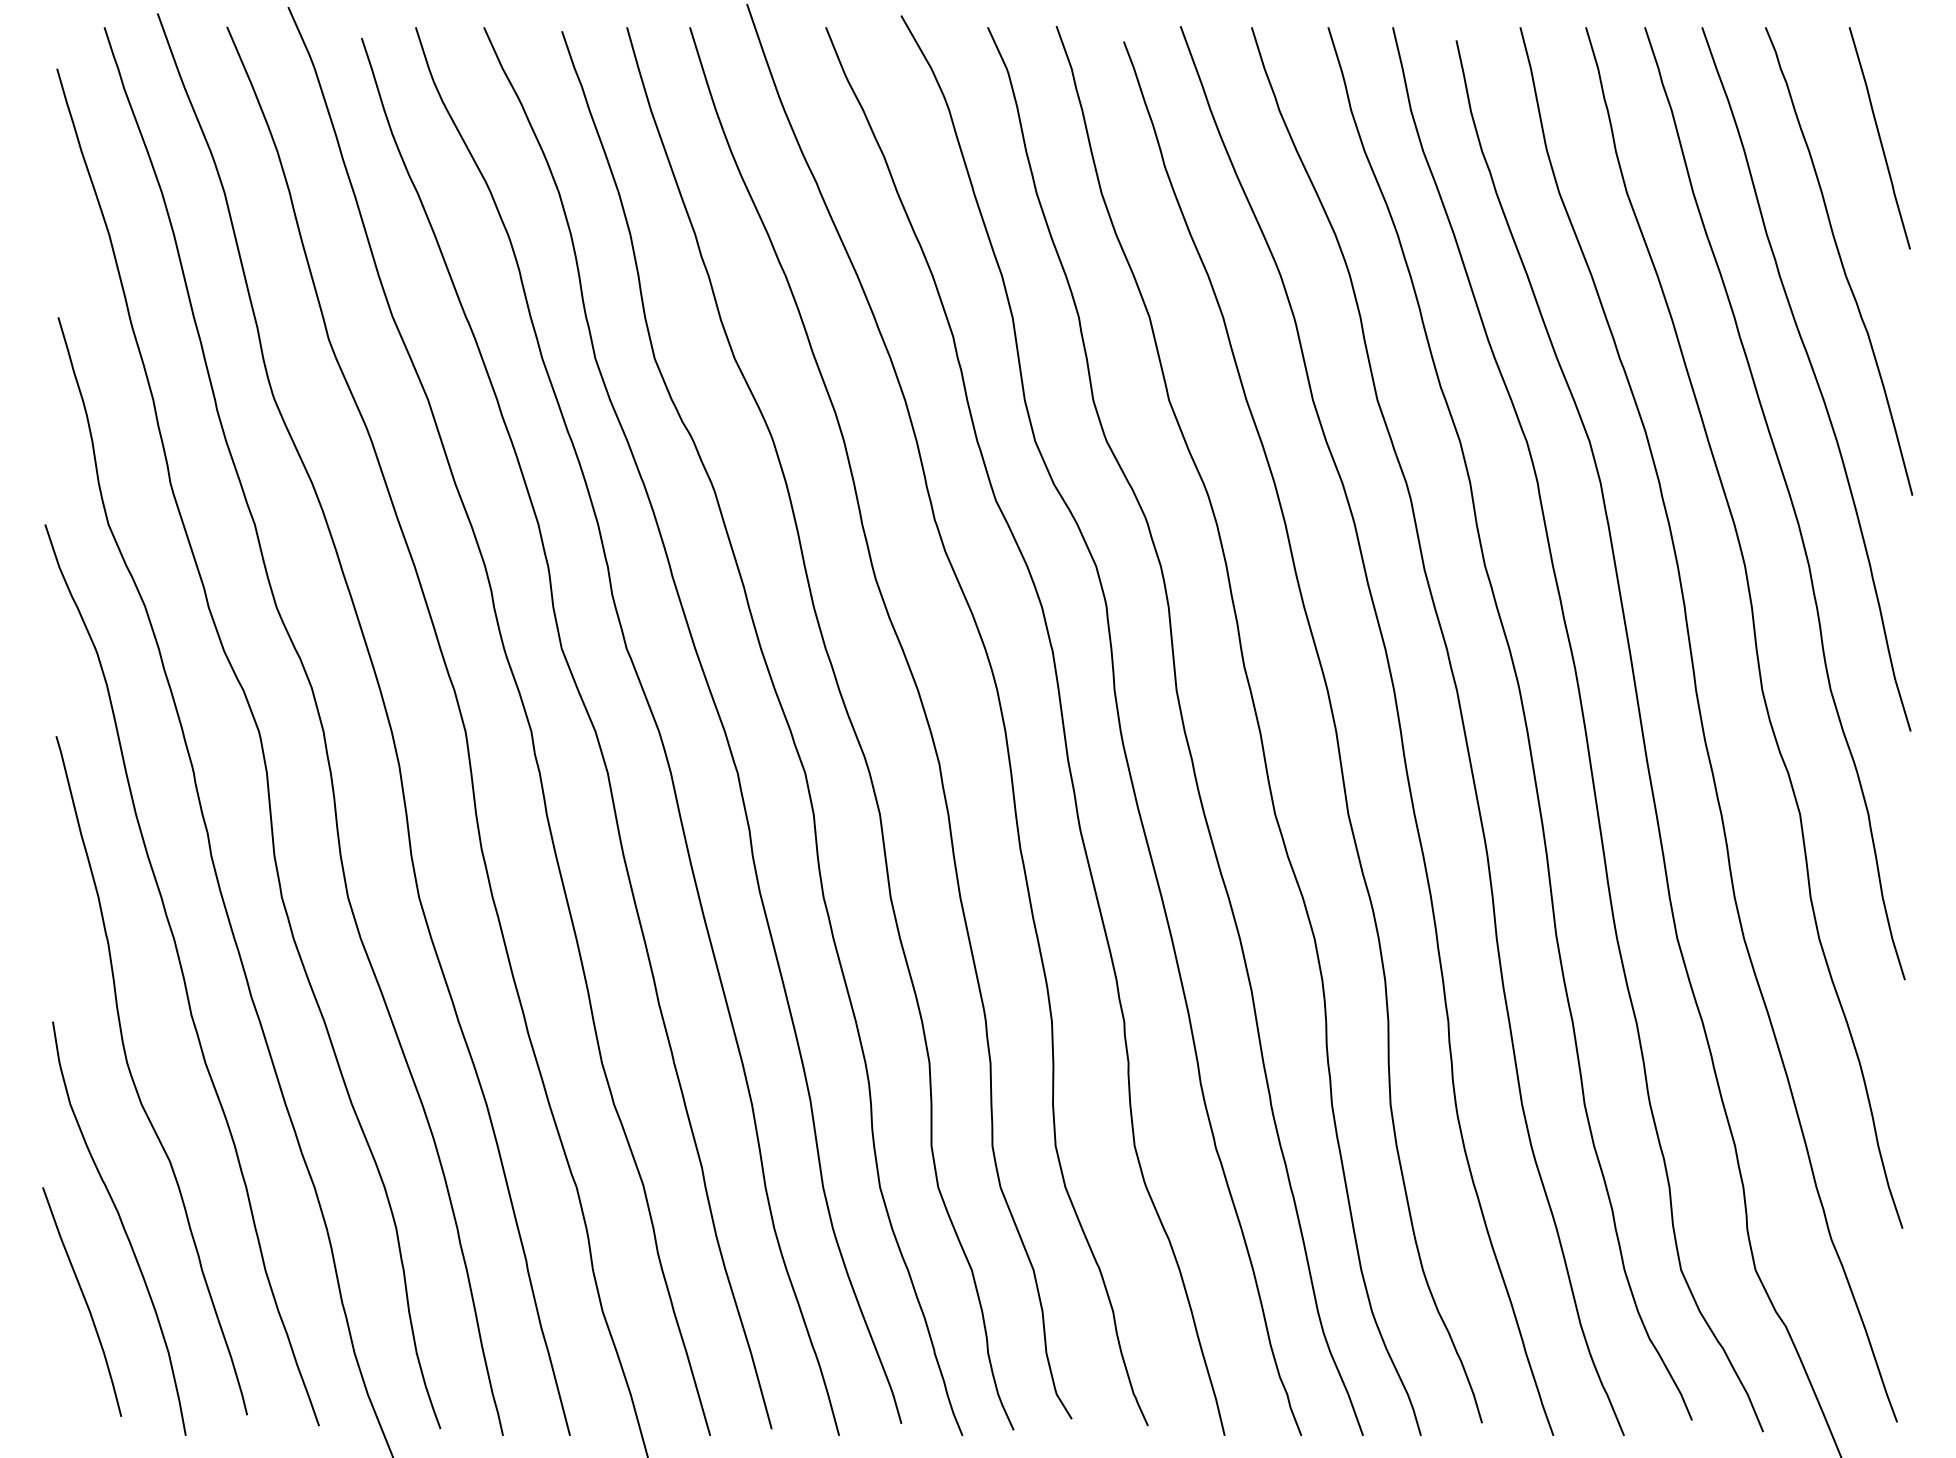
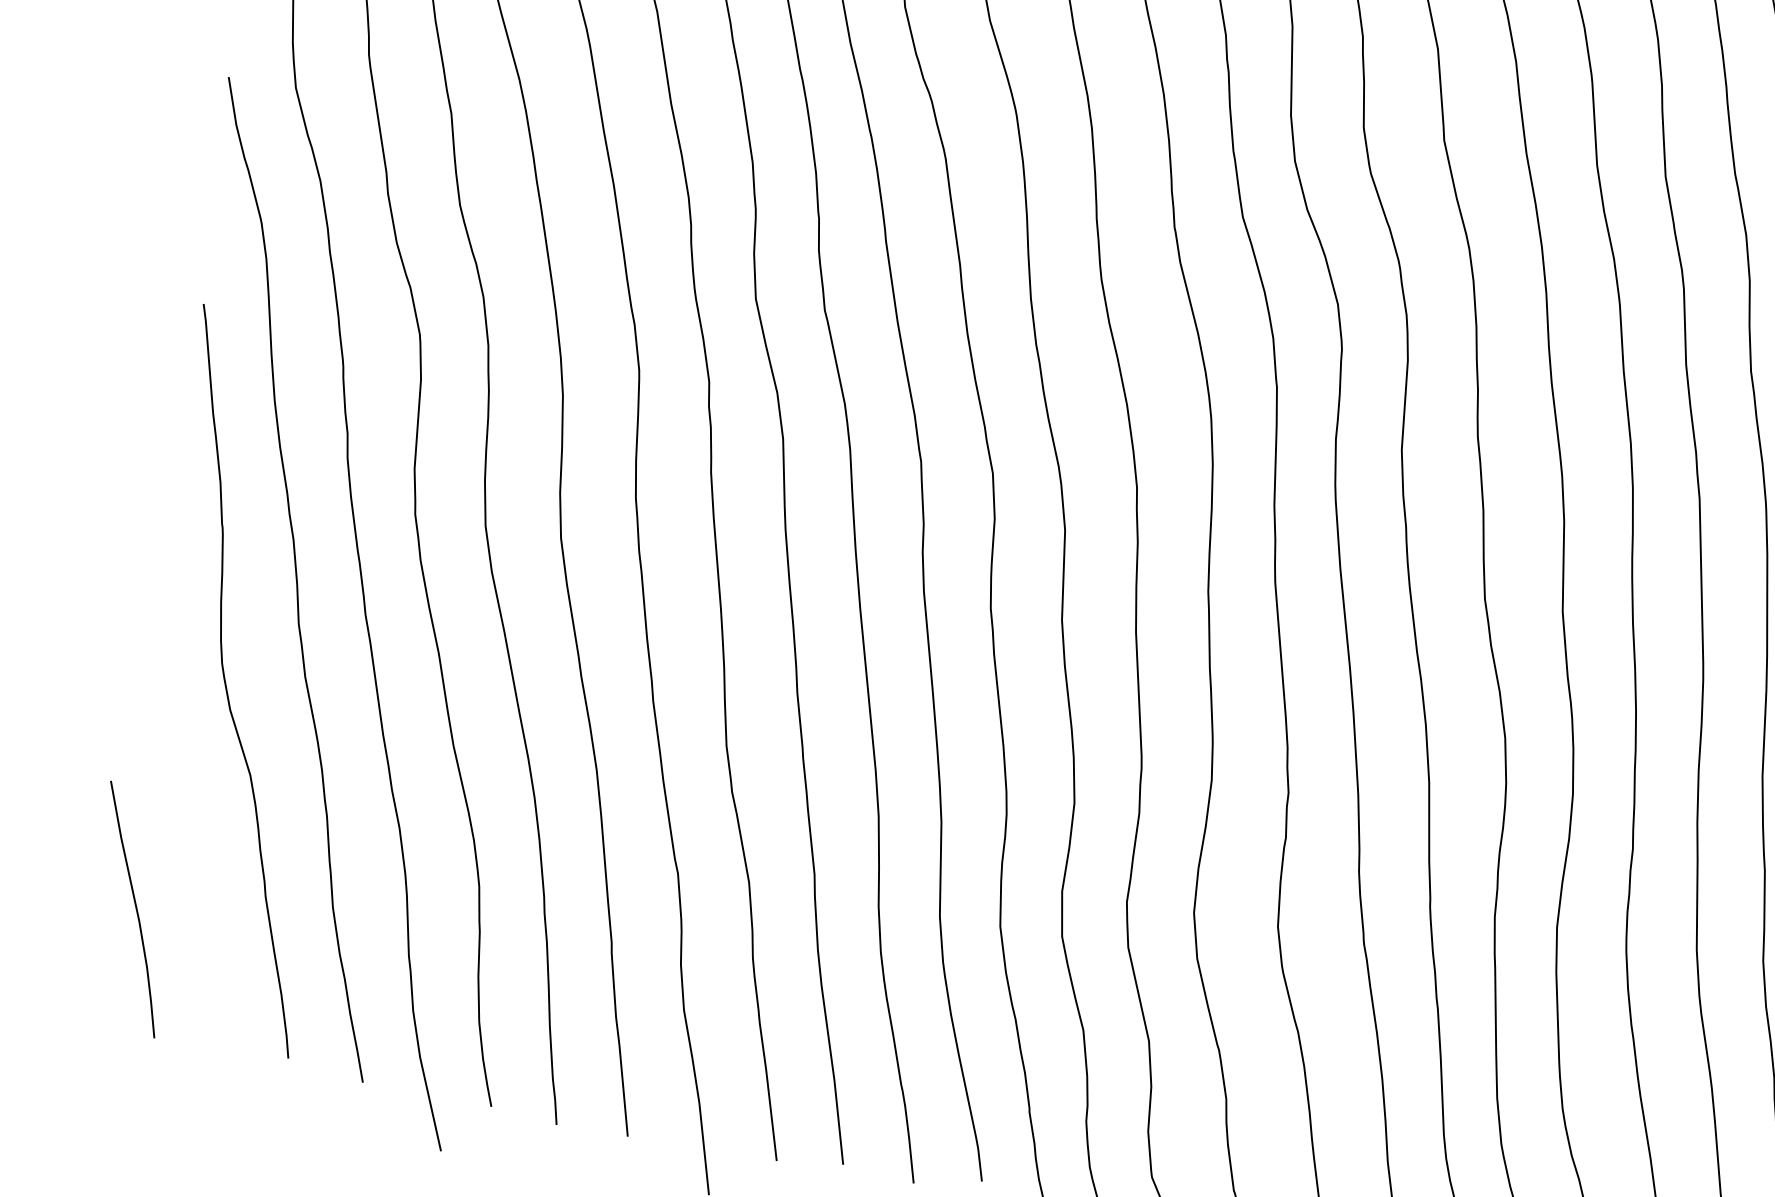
curve: (122, 1227) -> (188, 837), removed

